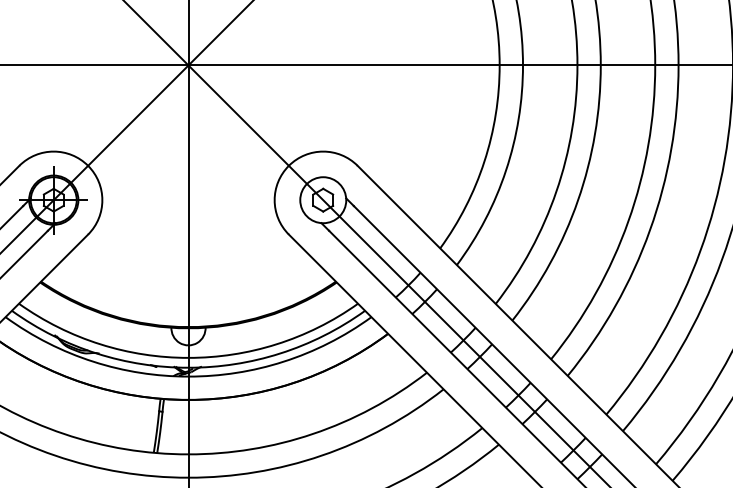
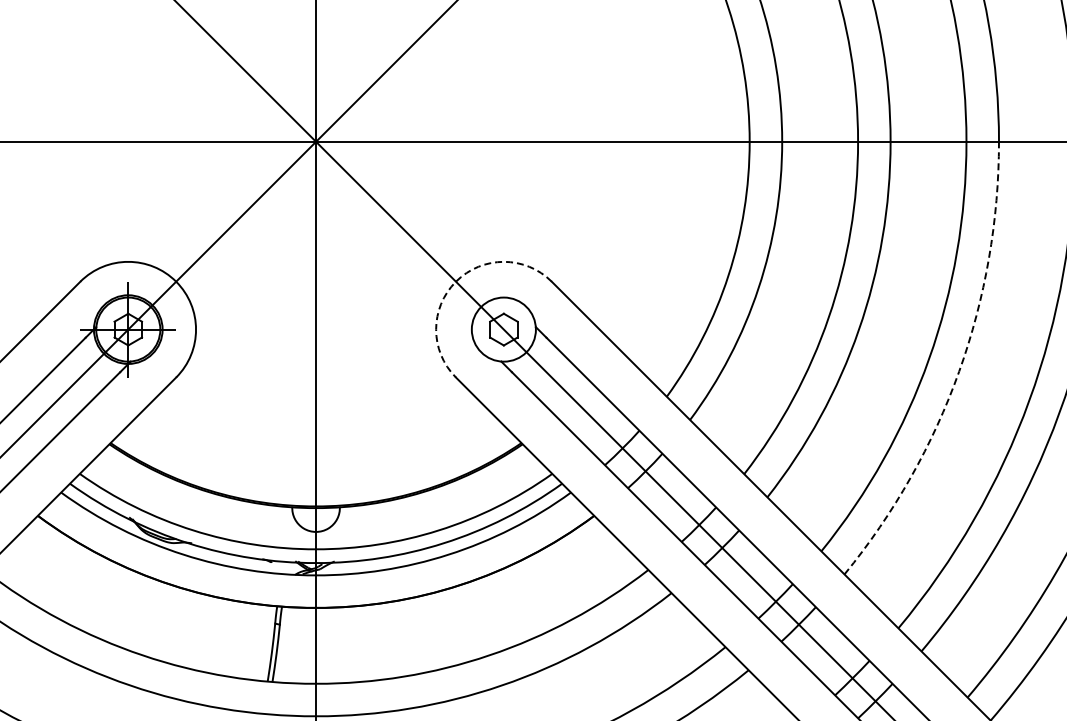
arc: (288, 165) -> (455, 281), solid -> dashed
arc: (650, 230) -> (959, 371), solid -> dashed

